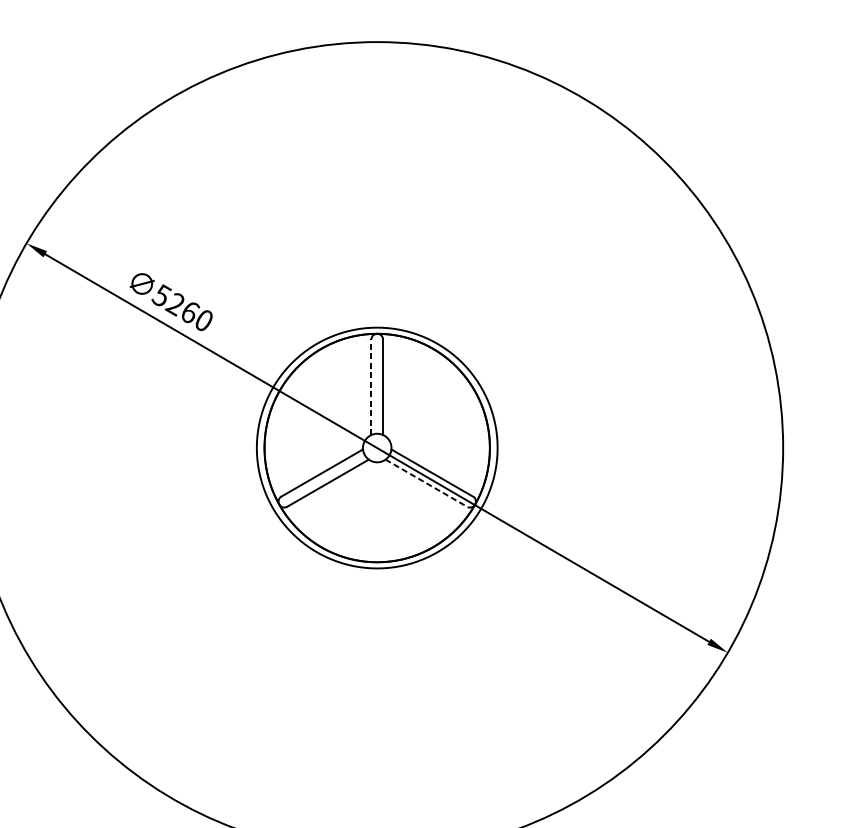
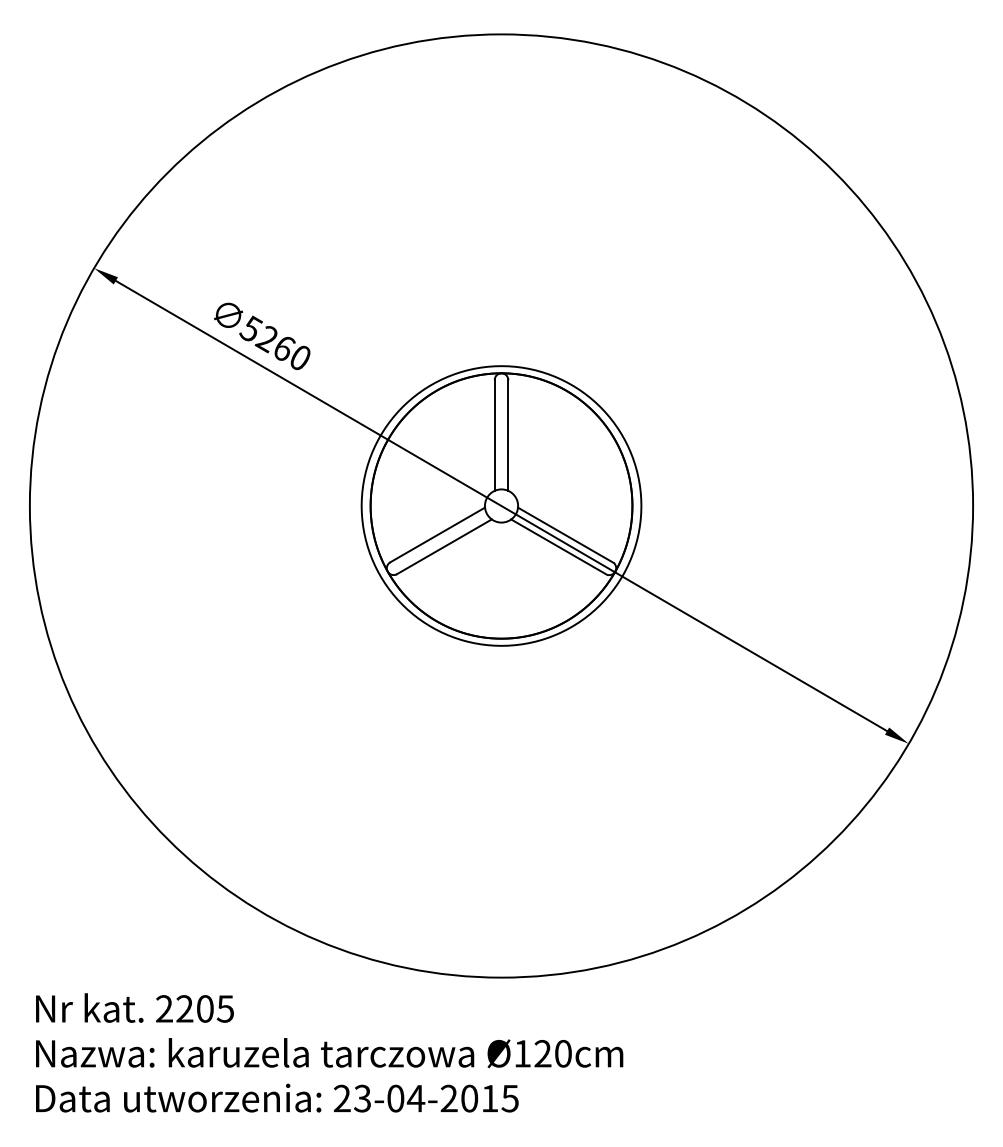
line: (371, 386) -> (494, 434), dashed -> solid
line: (427, 483) -> (559, 547), dashed -> solid

